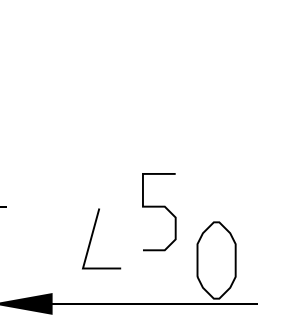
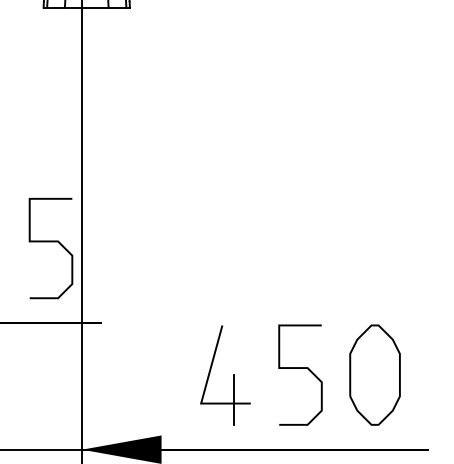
curve: (159, 207) -> (300, 368), moved
part: (216, 260) -> (374, 374), moved
line: (108, 265) -> (234, 399), added

